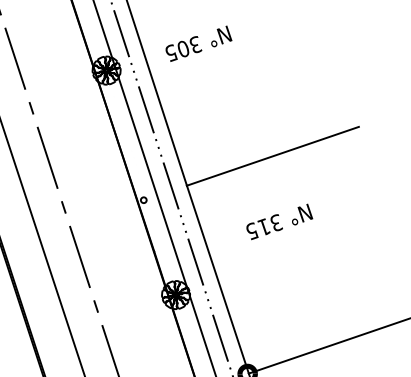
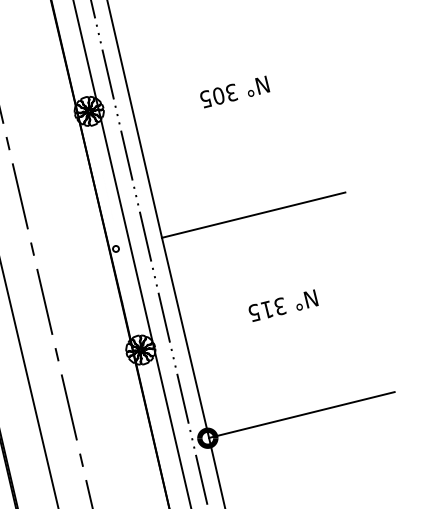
text: (199, 43) -> (235, 91), moved
text: (279, 221) -> (283, 305), moved

